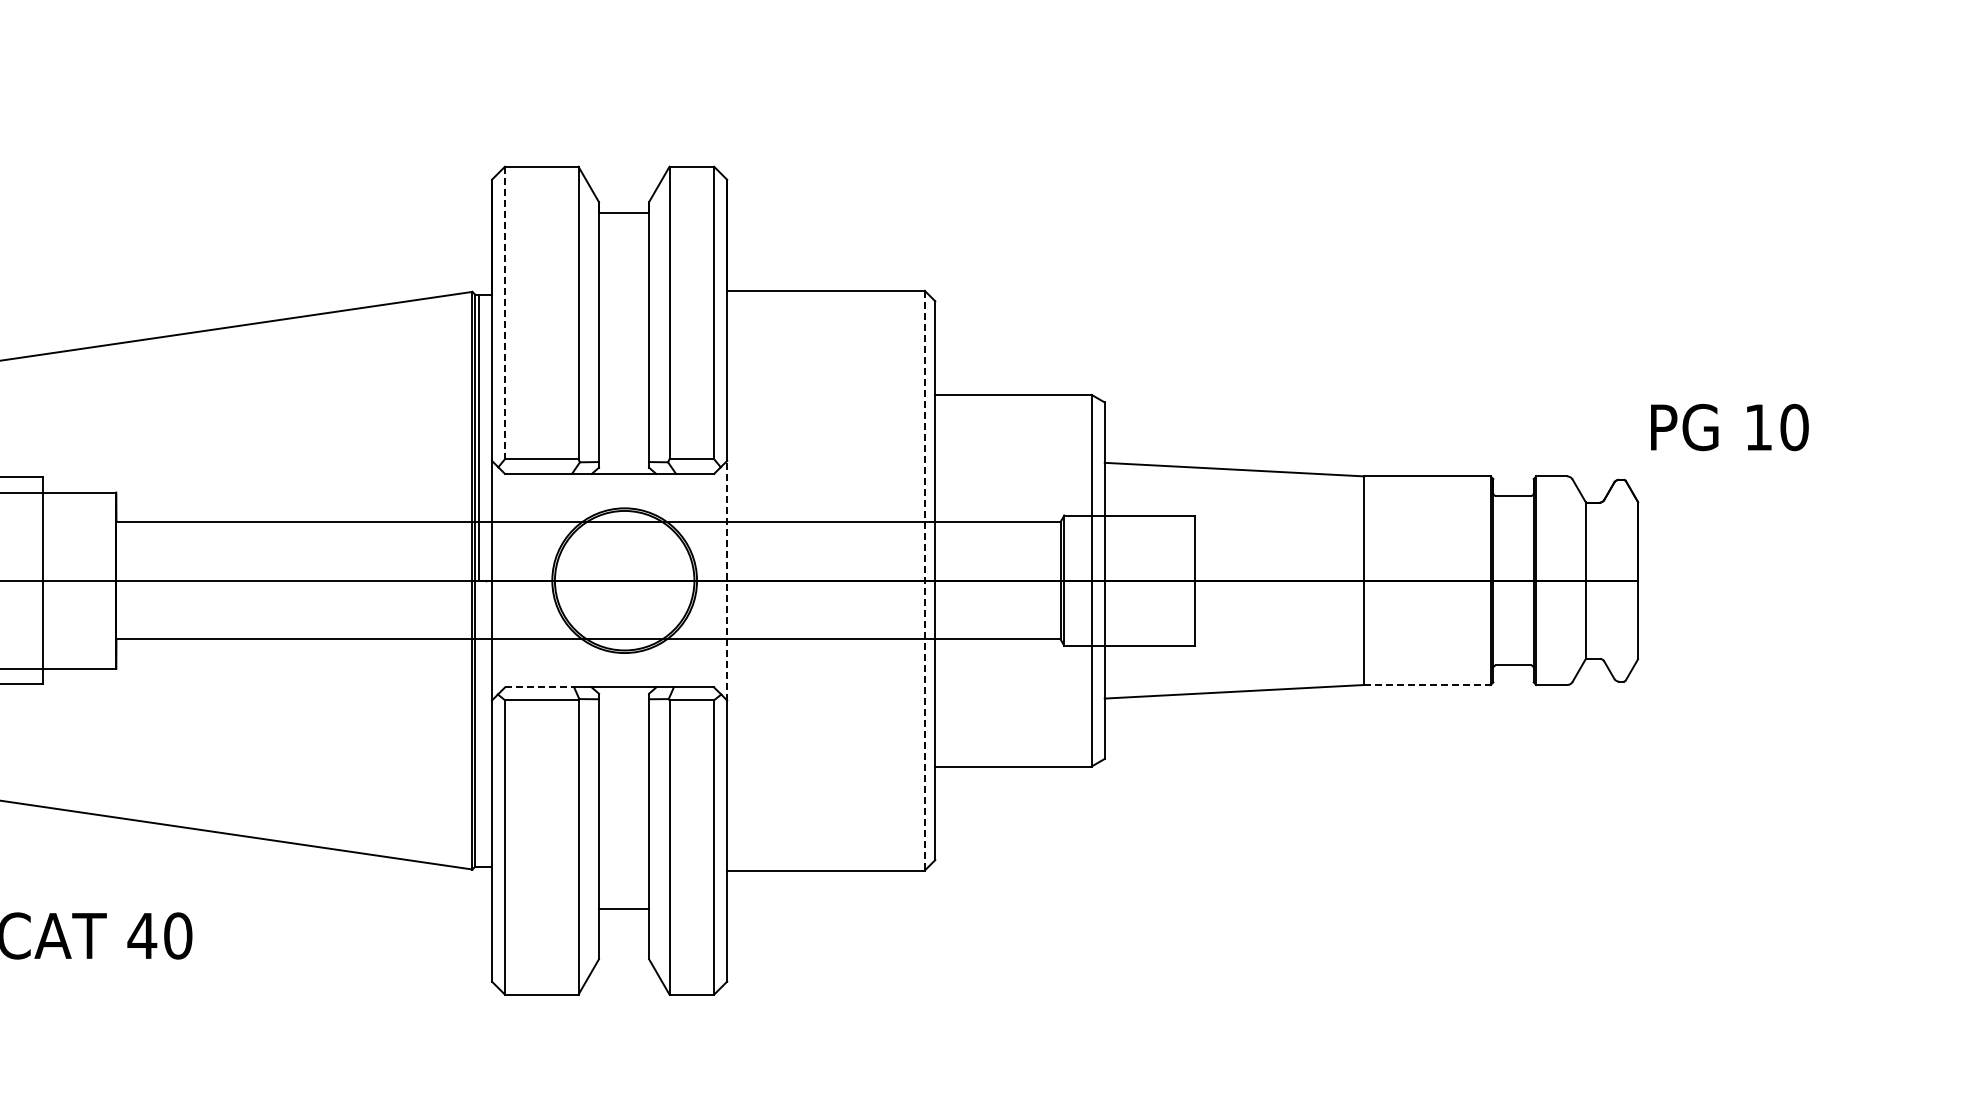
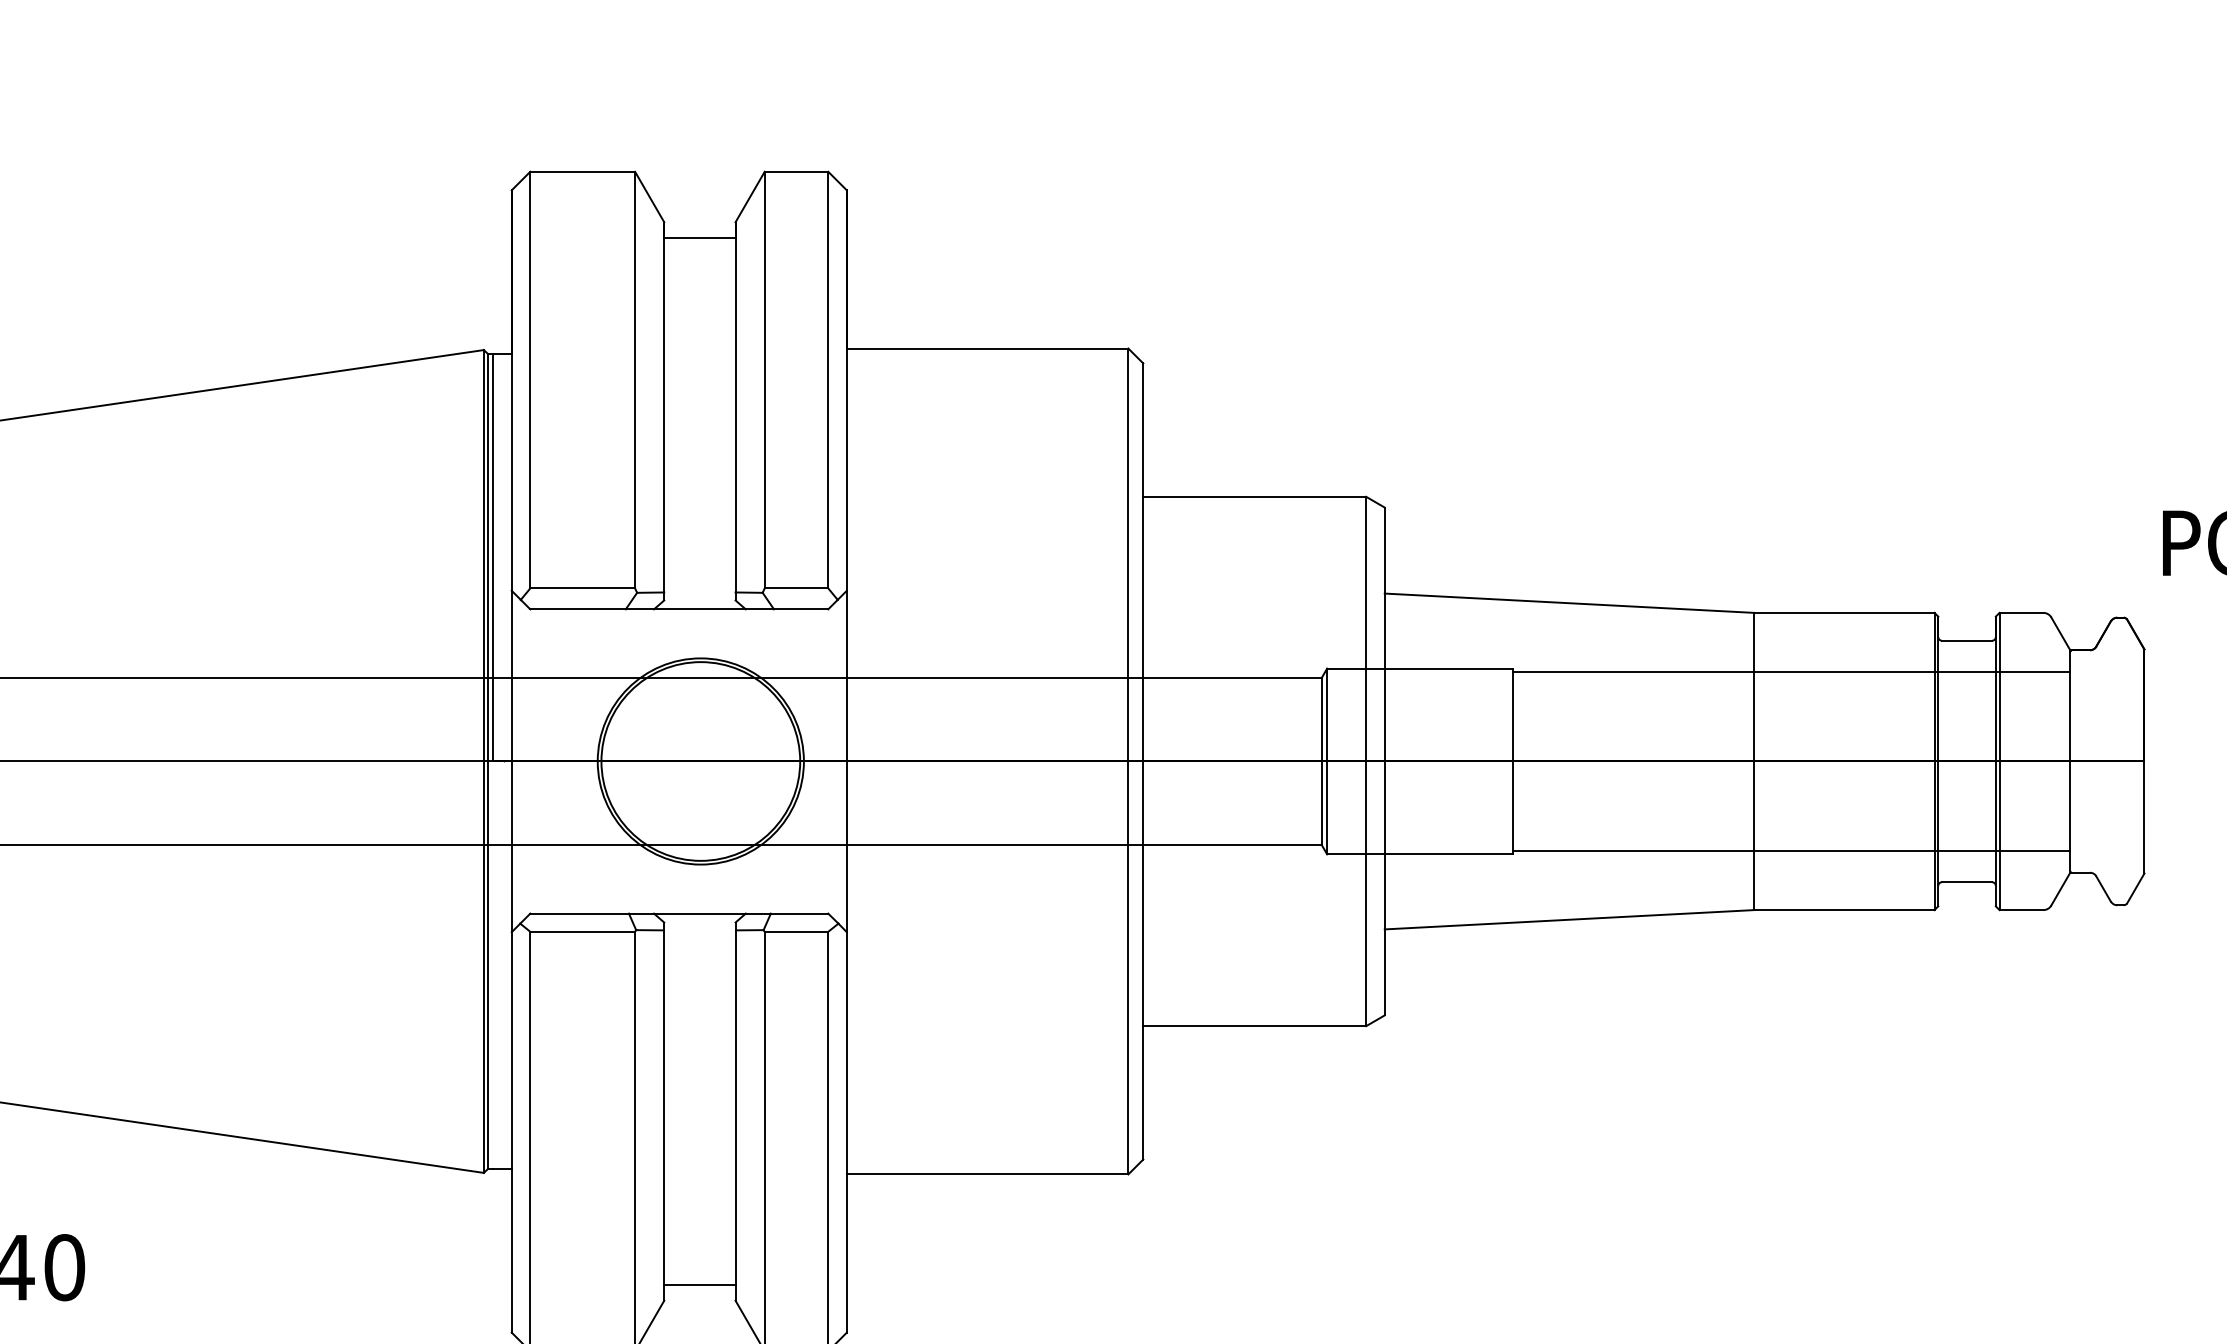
line: (505, 313) -> (531, 380), dashed -> solid
line: (1389, 518) -> (1790, 672), added
line: (727, 580) -> (847, 761), dashed -> solid
line: (924, 580) -> (1127, 761), dashed -> solid
line: (1389, 643) -> (1790, 850), added
line: (1427, 685) -> (1844, 910), dashed -> solid
line: (539, 687) -> (579, 913), dashed -> solid
line: (624, 909) -> (700, 1285), moved

